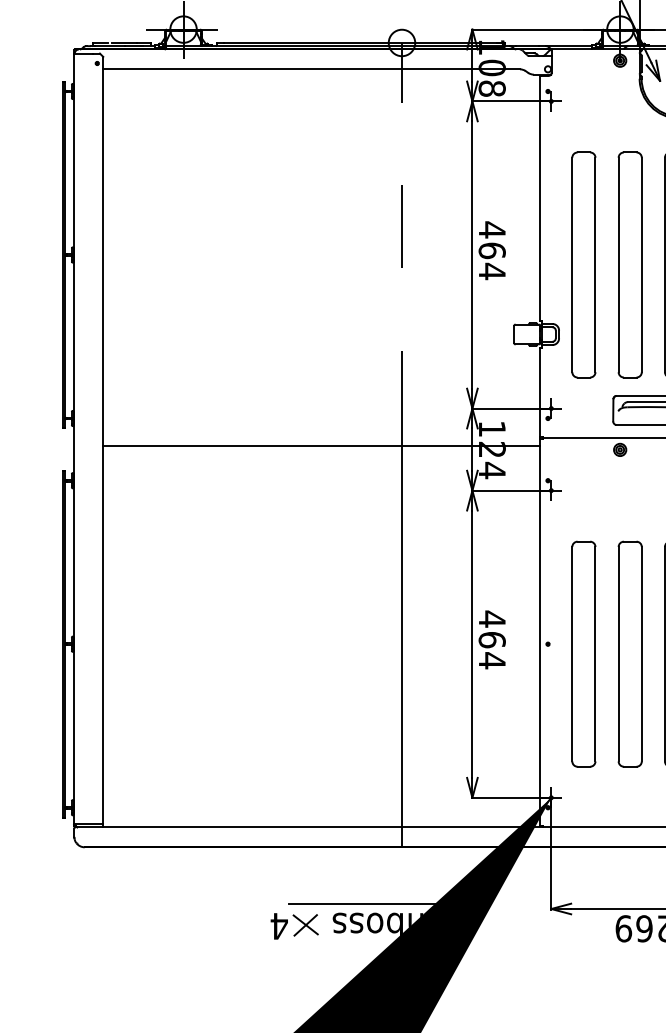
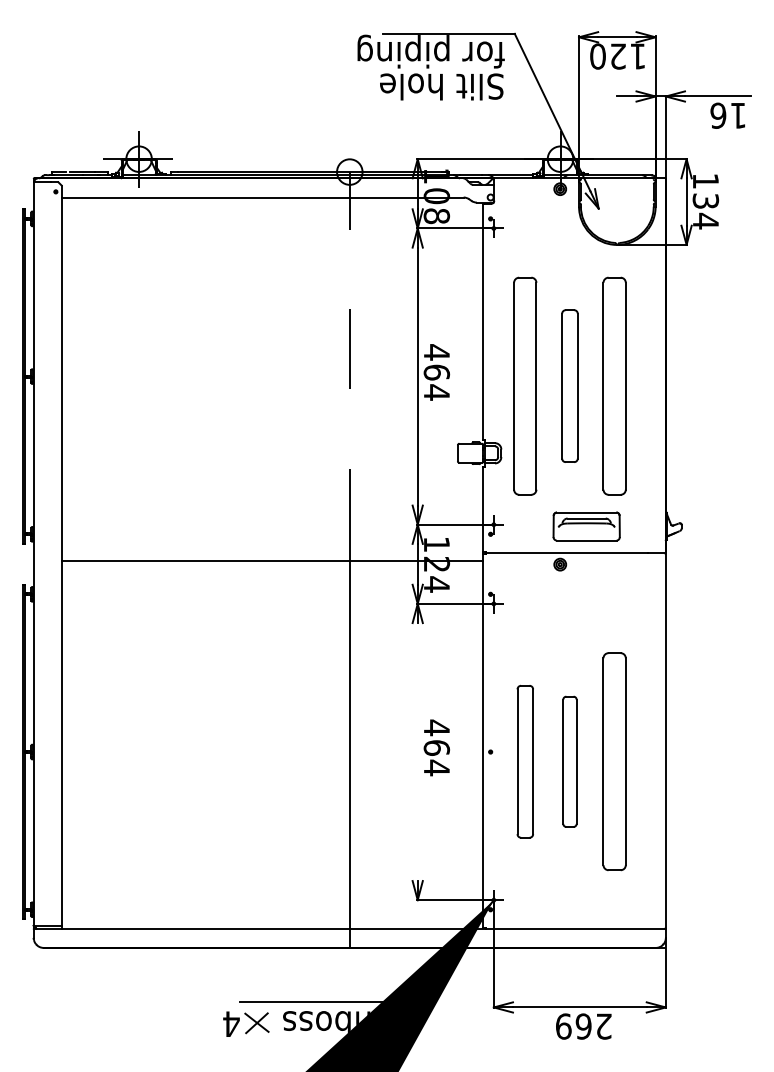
part: (629, 264) -> (569, 385), size x0.7
line: (472, 644) -> (417, 752), removed
part: (584, 654) -> (525, 761), size x0.7
part: (629, 654) -> (569, 761), size x0.6

